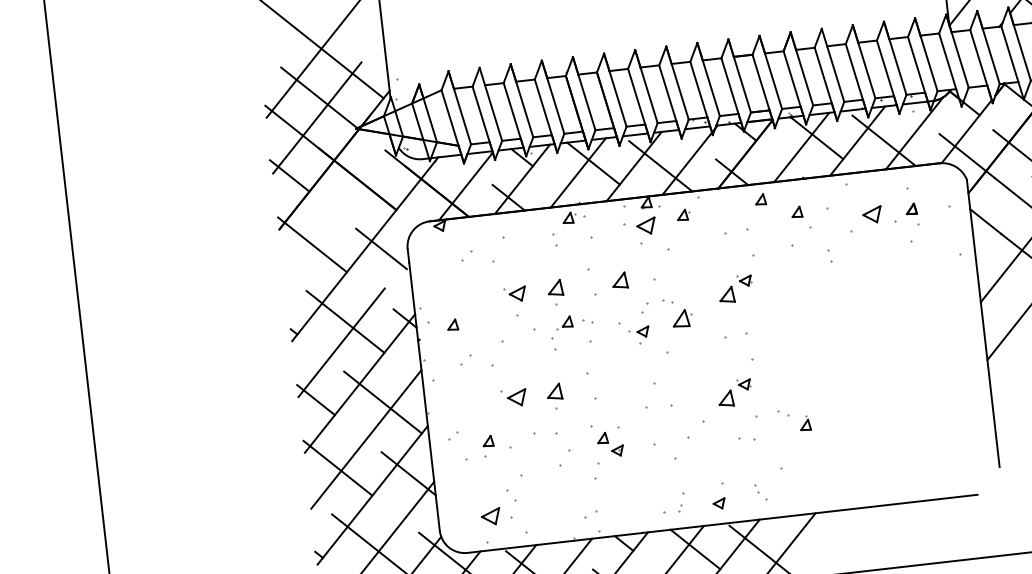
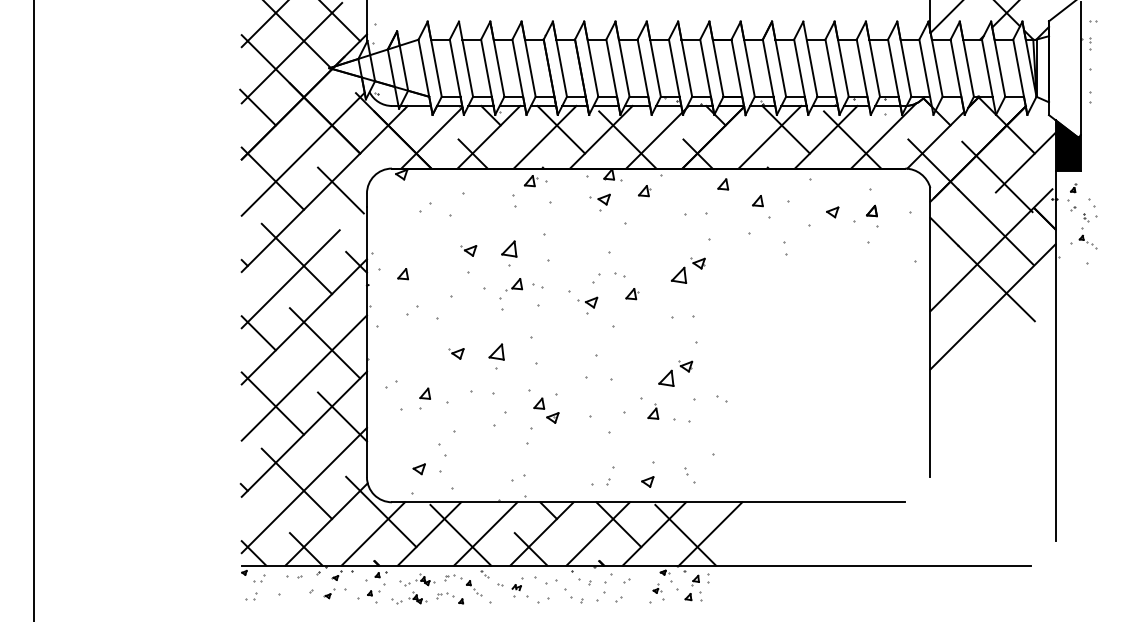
part: (872, 215) -> (832, 212), size x0.62
line: (339, 216) -> (302, 153), added
part: (639, 231) -> (599, 202), size x0.62
part: (620, 280) -> (574, 248), removed
part: (515, 294) -> (468, 250), size x0.71
part: (682, 319) -> (632, 294), size x0.62
part: (514, 397) -> (456, 353), size x0.62
part: (805, 423) -> (653, 411), moved
part: (490, 517) -> (418, 469), size x0.62

